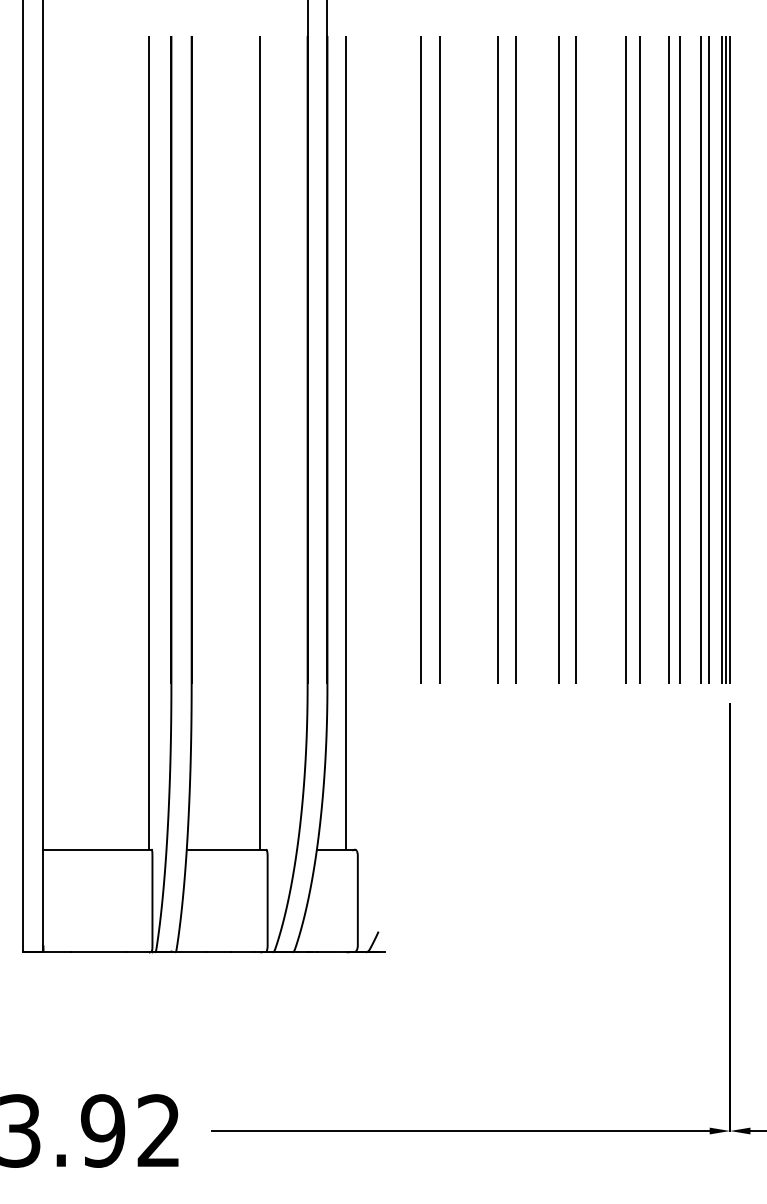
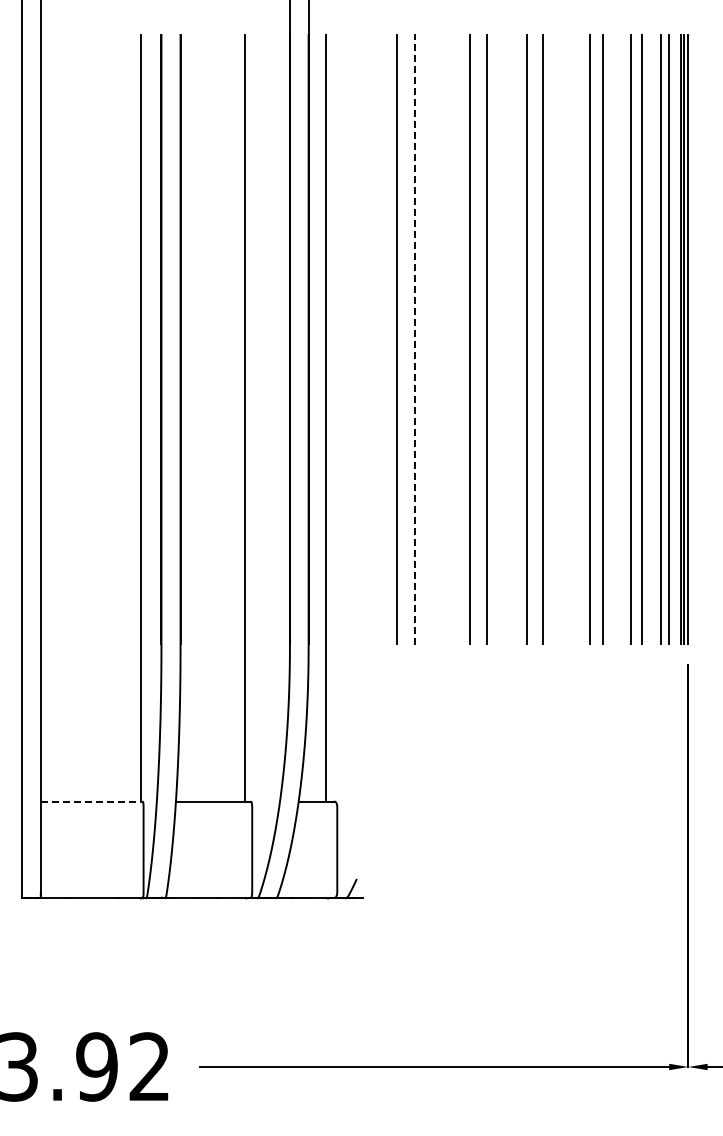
line: (440, 359) -> (415, 339), solid -> dashed
line: (98, 849) -> (92, 801), solid -> dashed

